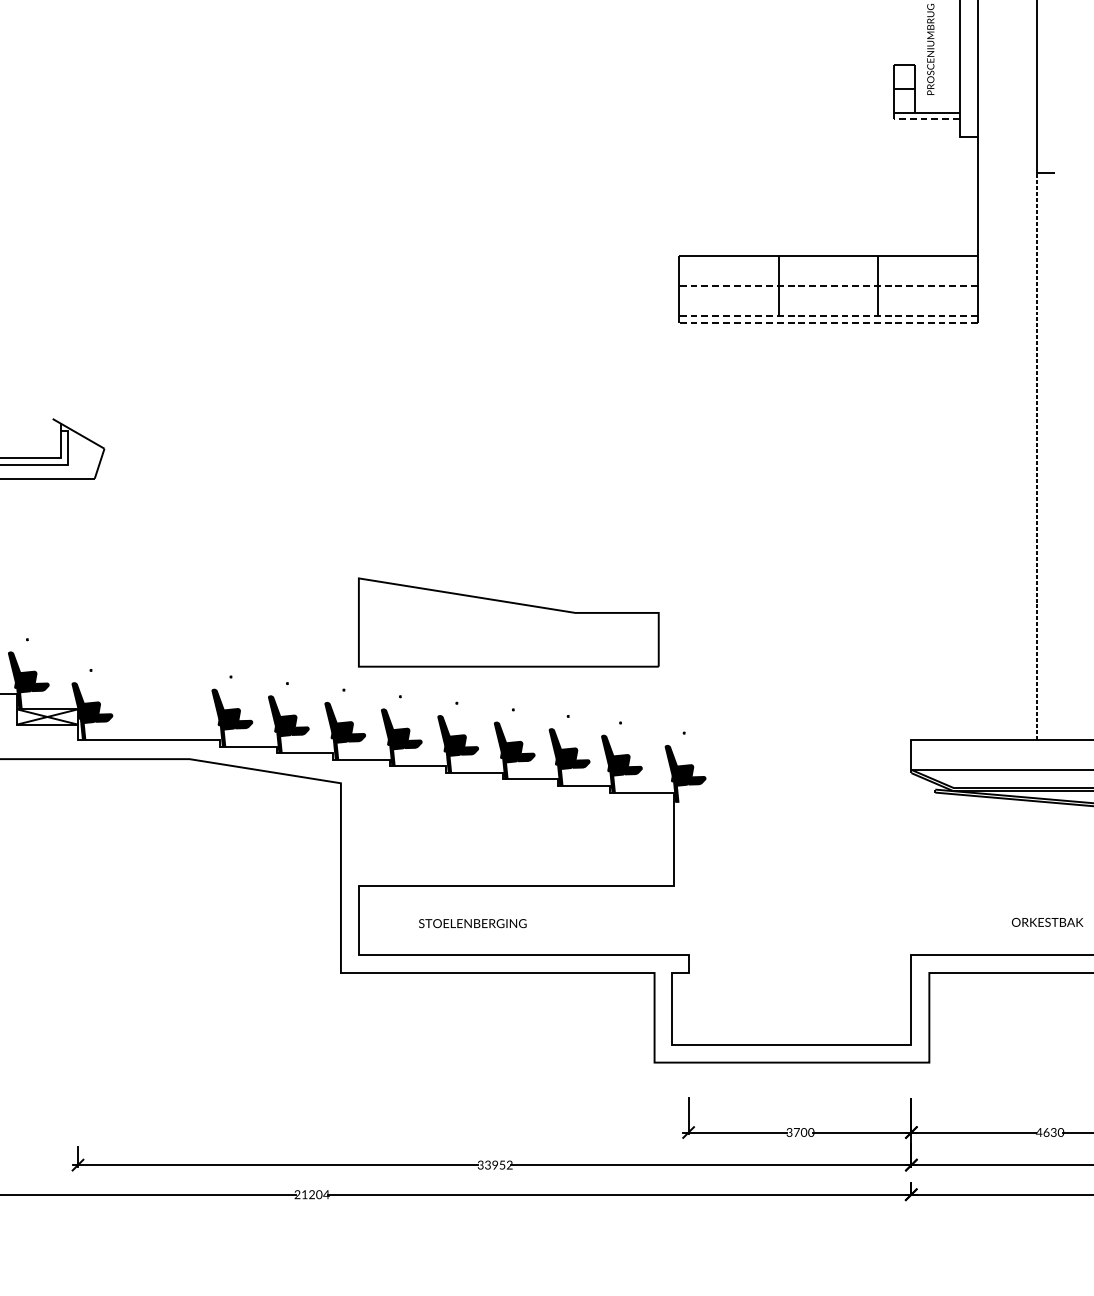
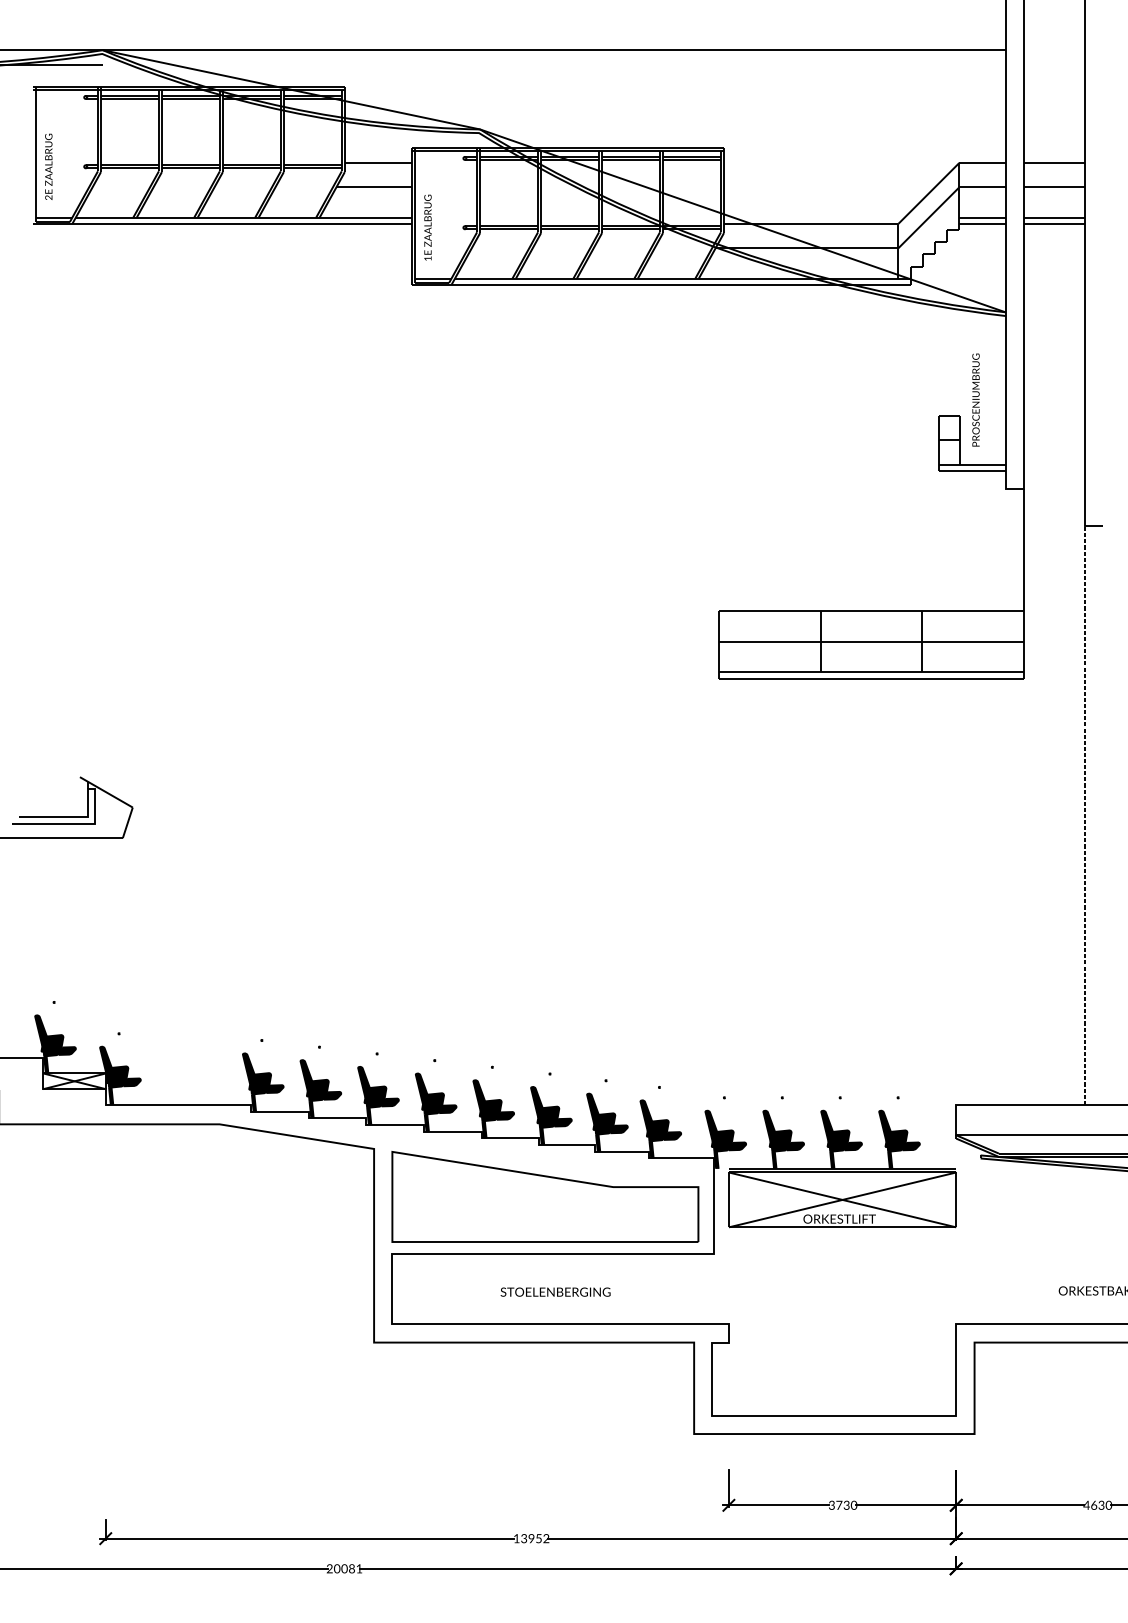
line: (927, 118) -> (972, 470), dashed -> solid
line: (828, 286) -> (871, 641), dashed -> solid
line: (828, 316) -> (871, 672), dashed -> solid
line: (828, 323) -> (871, 679), dashed -> solid
part: (508, 622) -> (545, 1196), moved
part: (799, 796) -> (842, 1162), added
text: (472, 922) -> (555, 1291), moved
text: (803, 1132) -> (846, 1505), 3700 -> 3730
text: (480, 1164) -> (516, 1538), 33952 -> 13952
text: (315, 1194) -> (348, 1568), 21204 -> 20081

